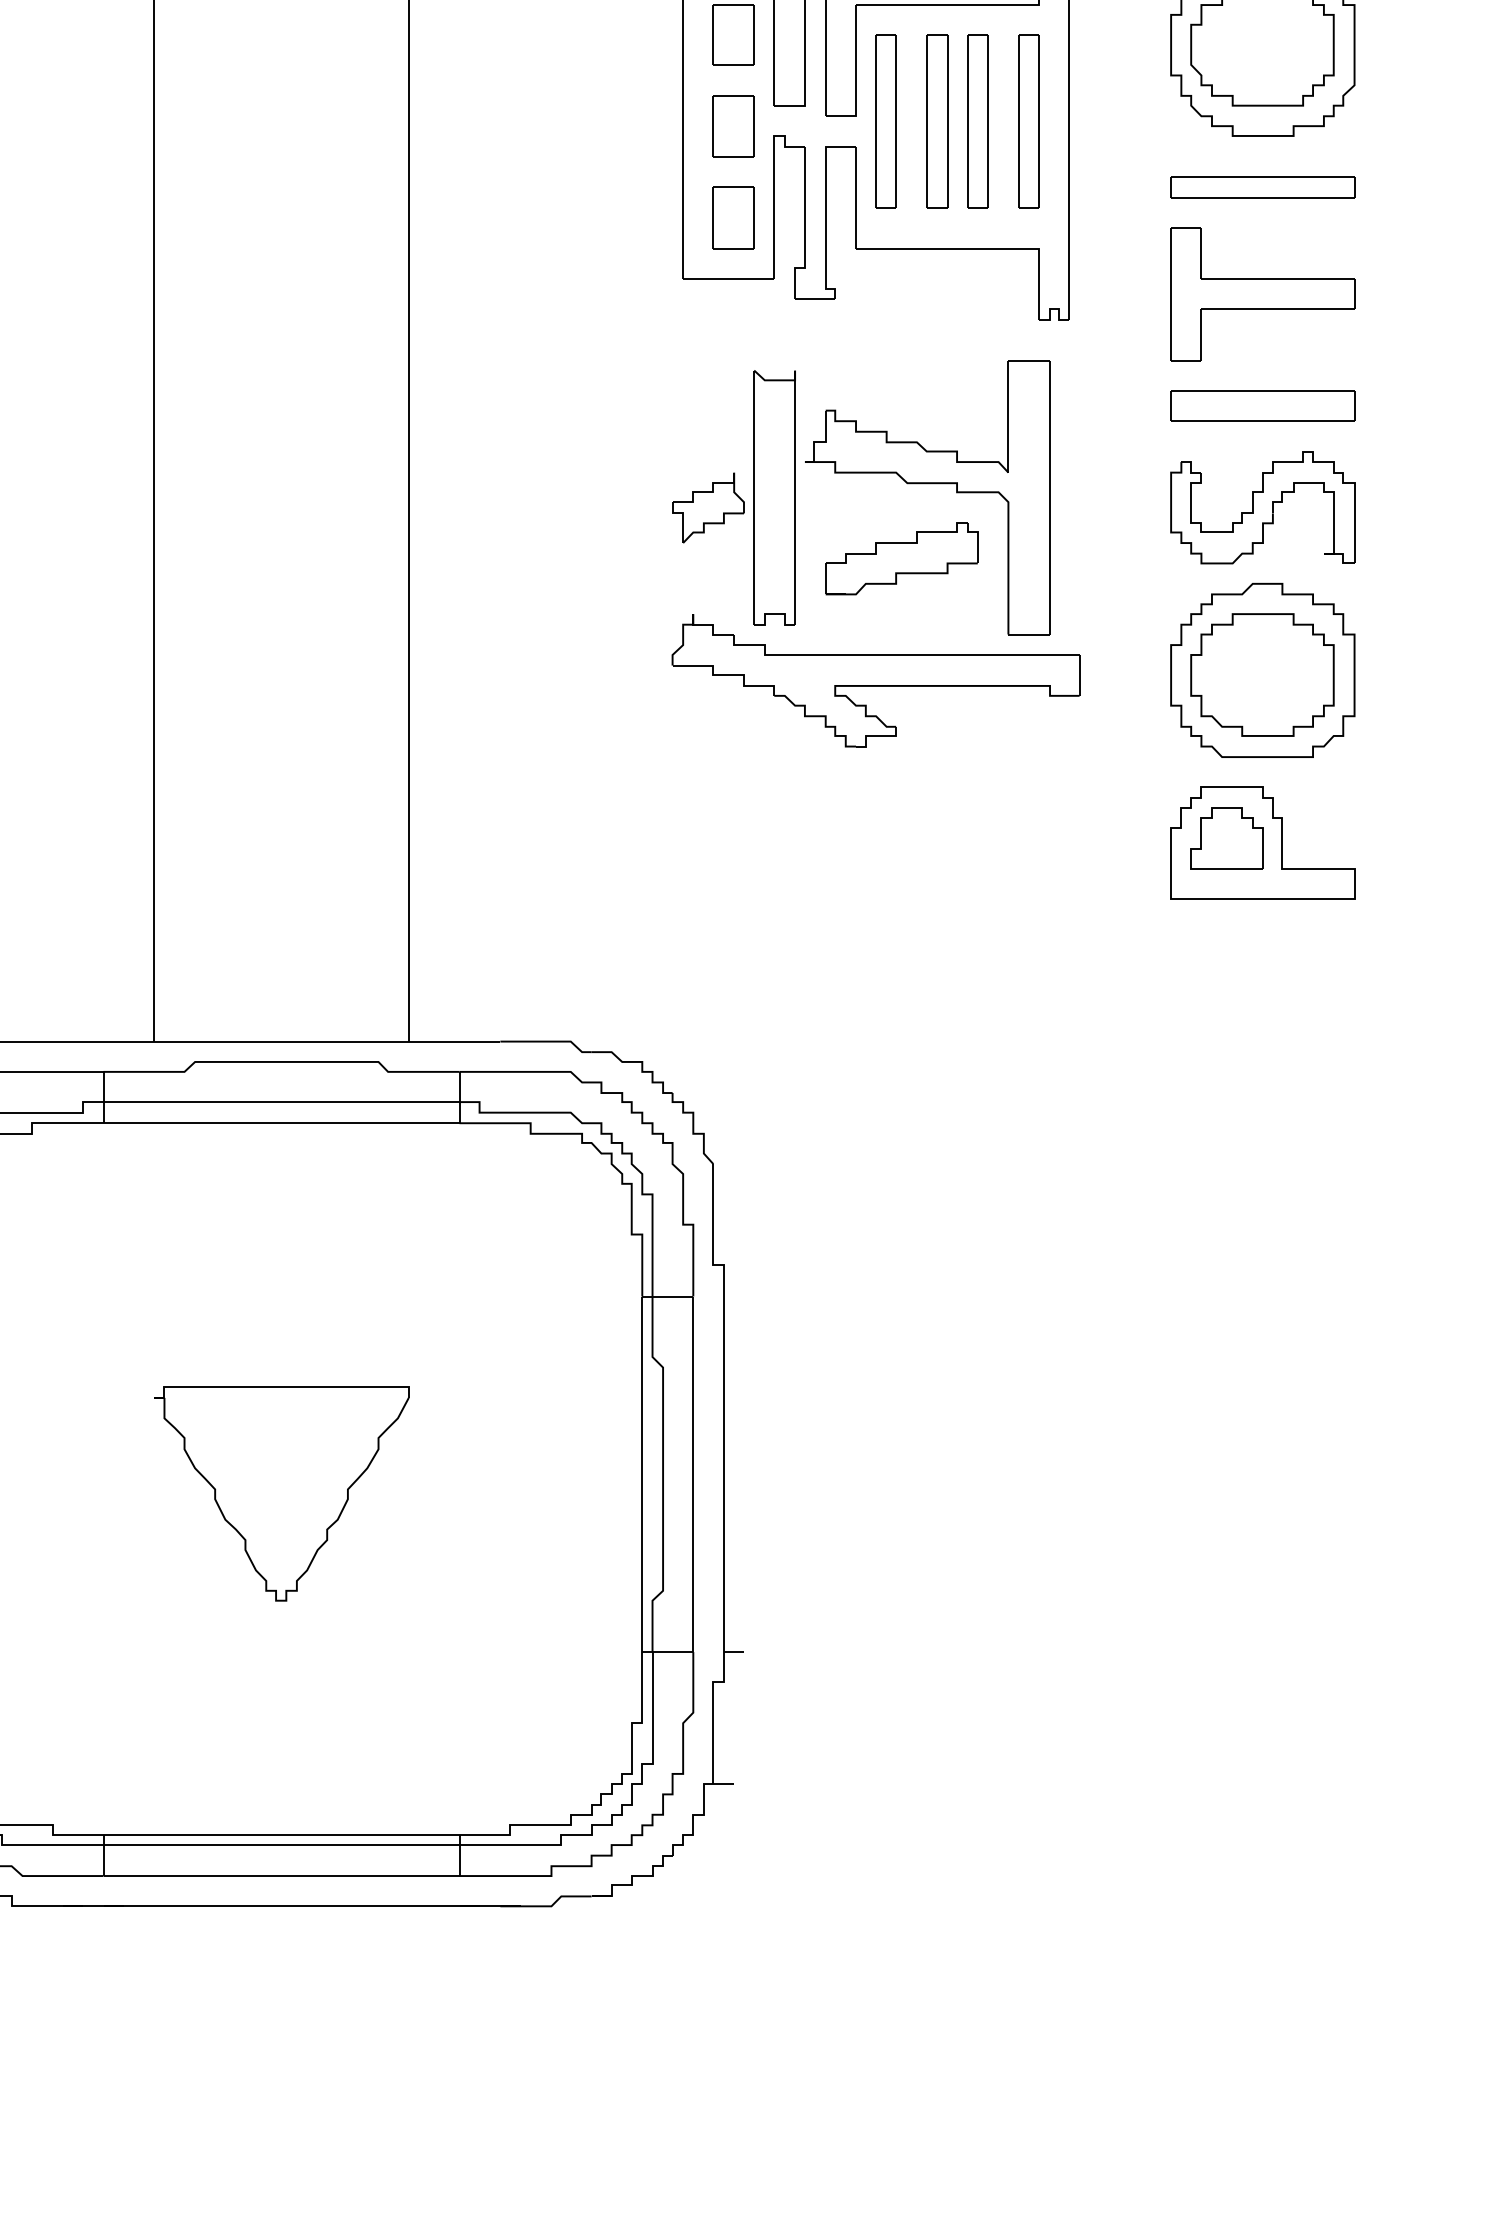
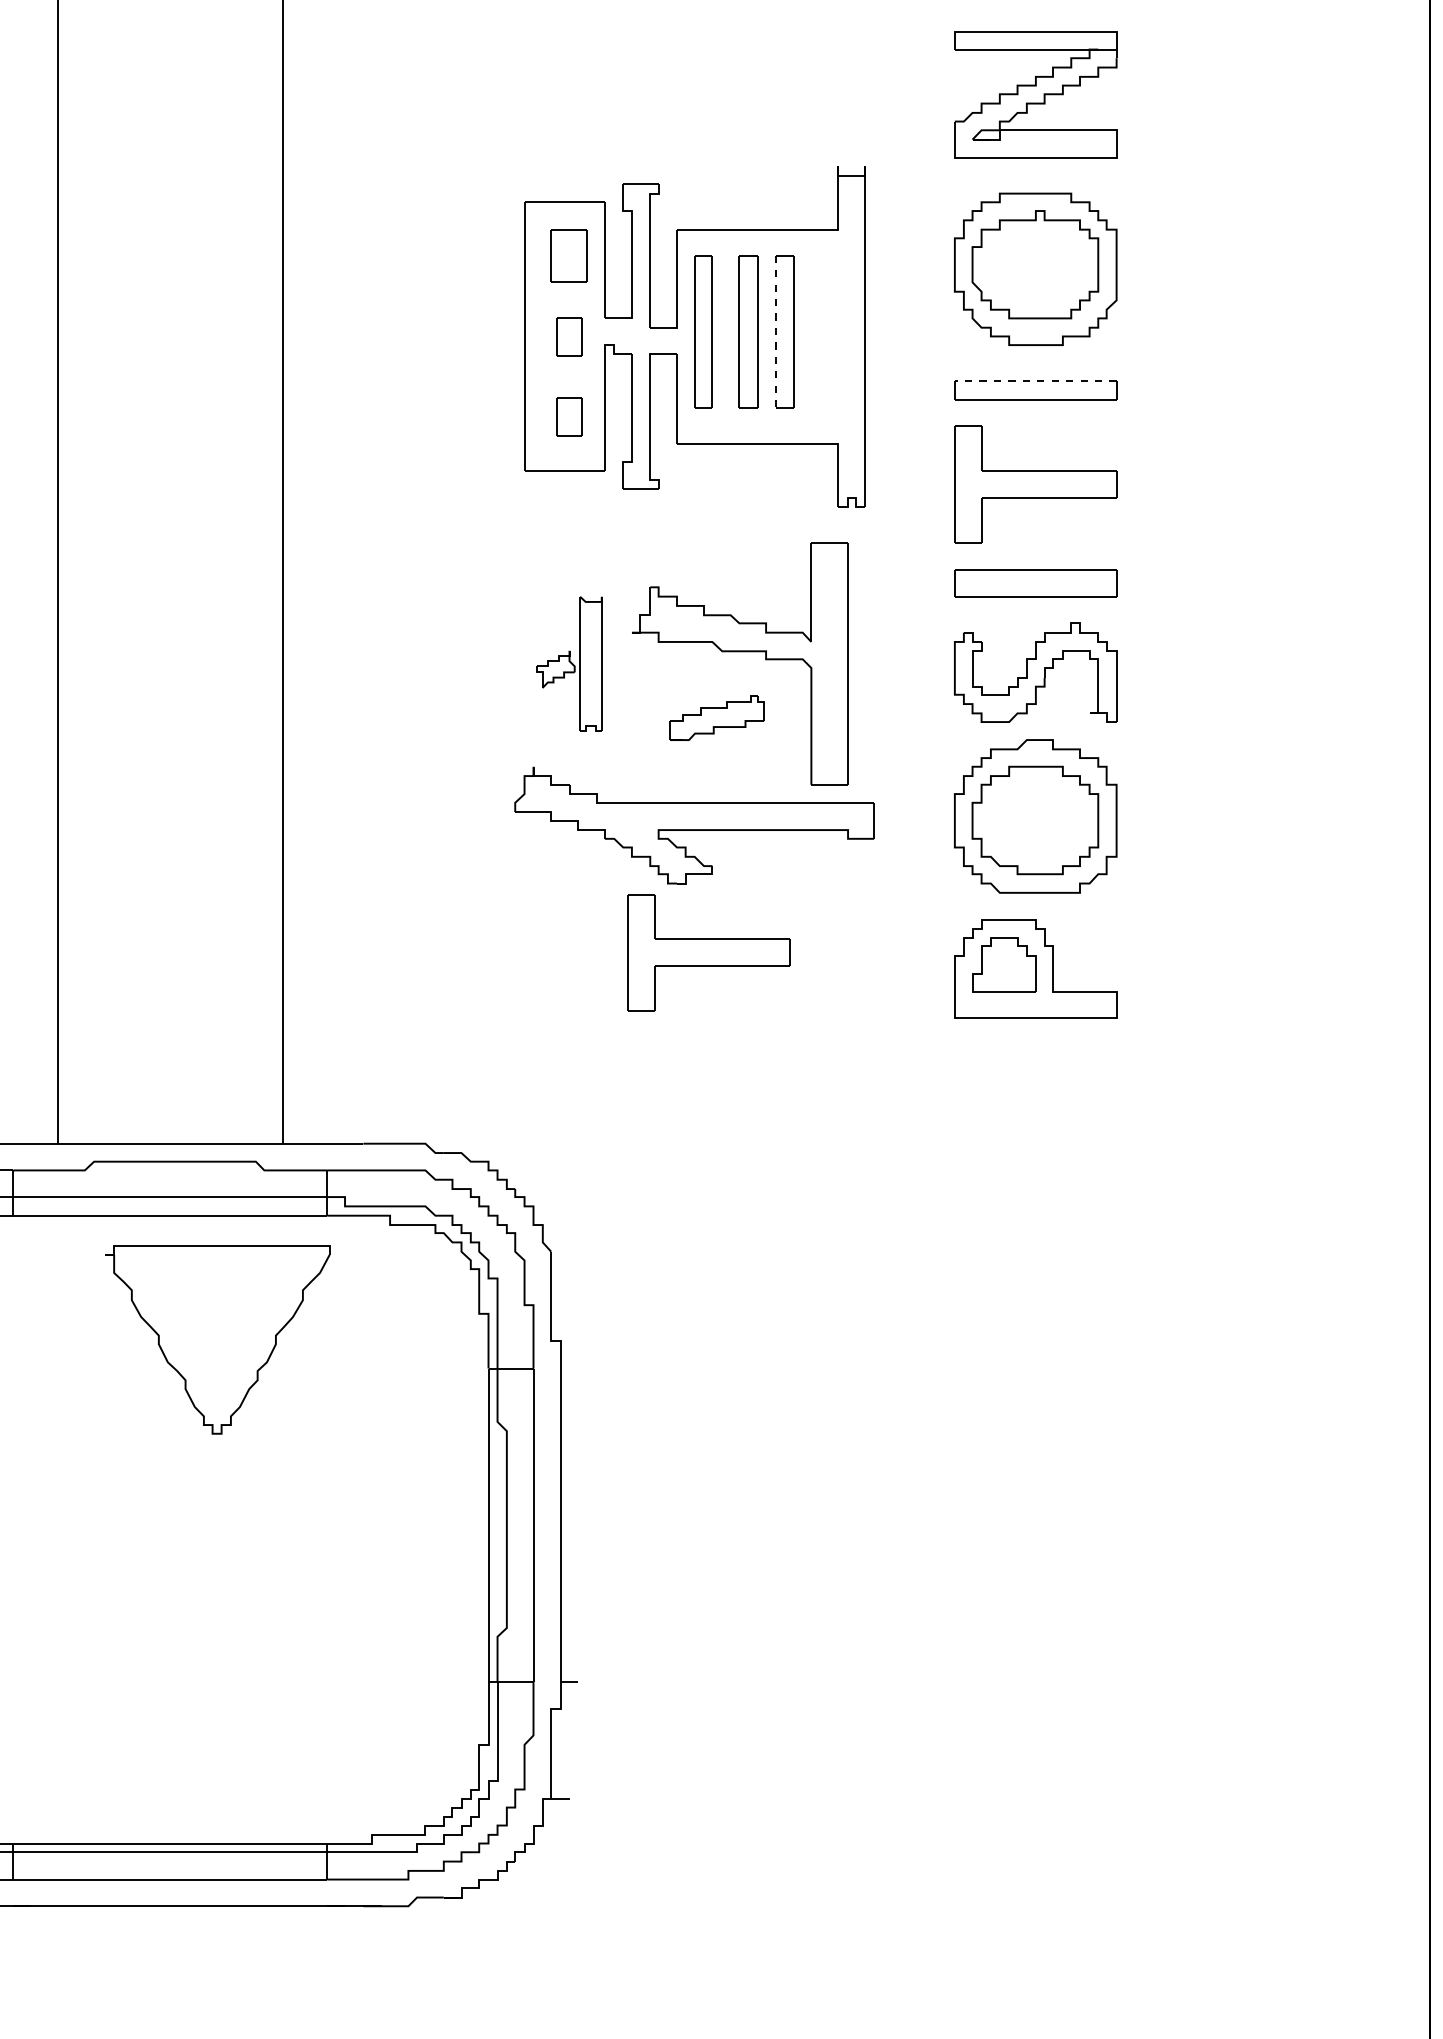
part: (1027, 120) -> (828, 331), removed
line: (967, 121) -> (775, 332), solid -> dashed
part: (732, 126) -> (568, 336), size x0.7
line: (1262, 177) -> (1035, 381), solid -> dashed
part: (732, 216) -> (568, 416), size x0.7
part: (734, 497) -> (569, 663), size x0.6
part: (900, 559) -> (716, 718), size x0.7
part: (891, 824) -> (708, 952), added
part: (281, 1493) -> (217, 1339), moved

